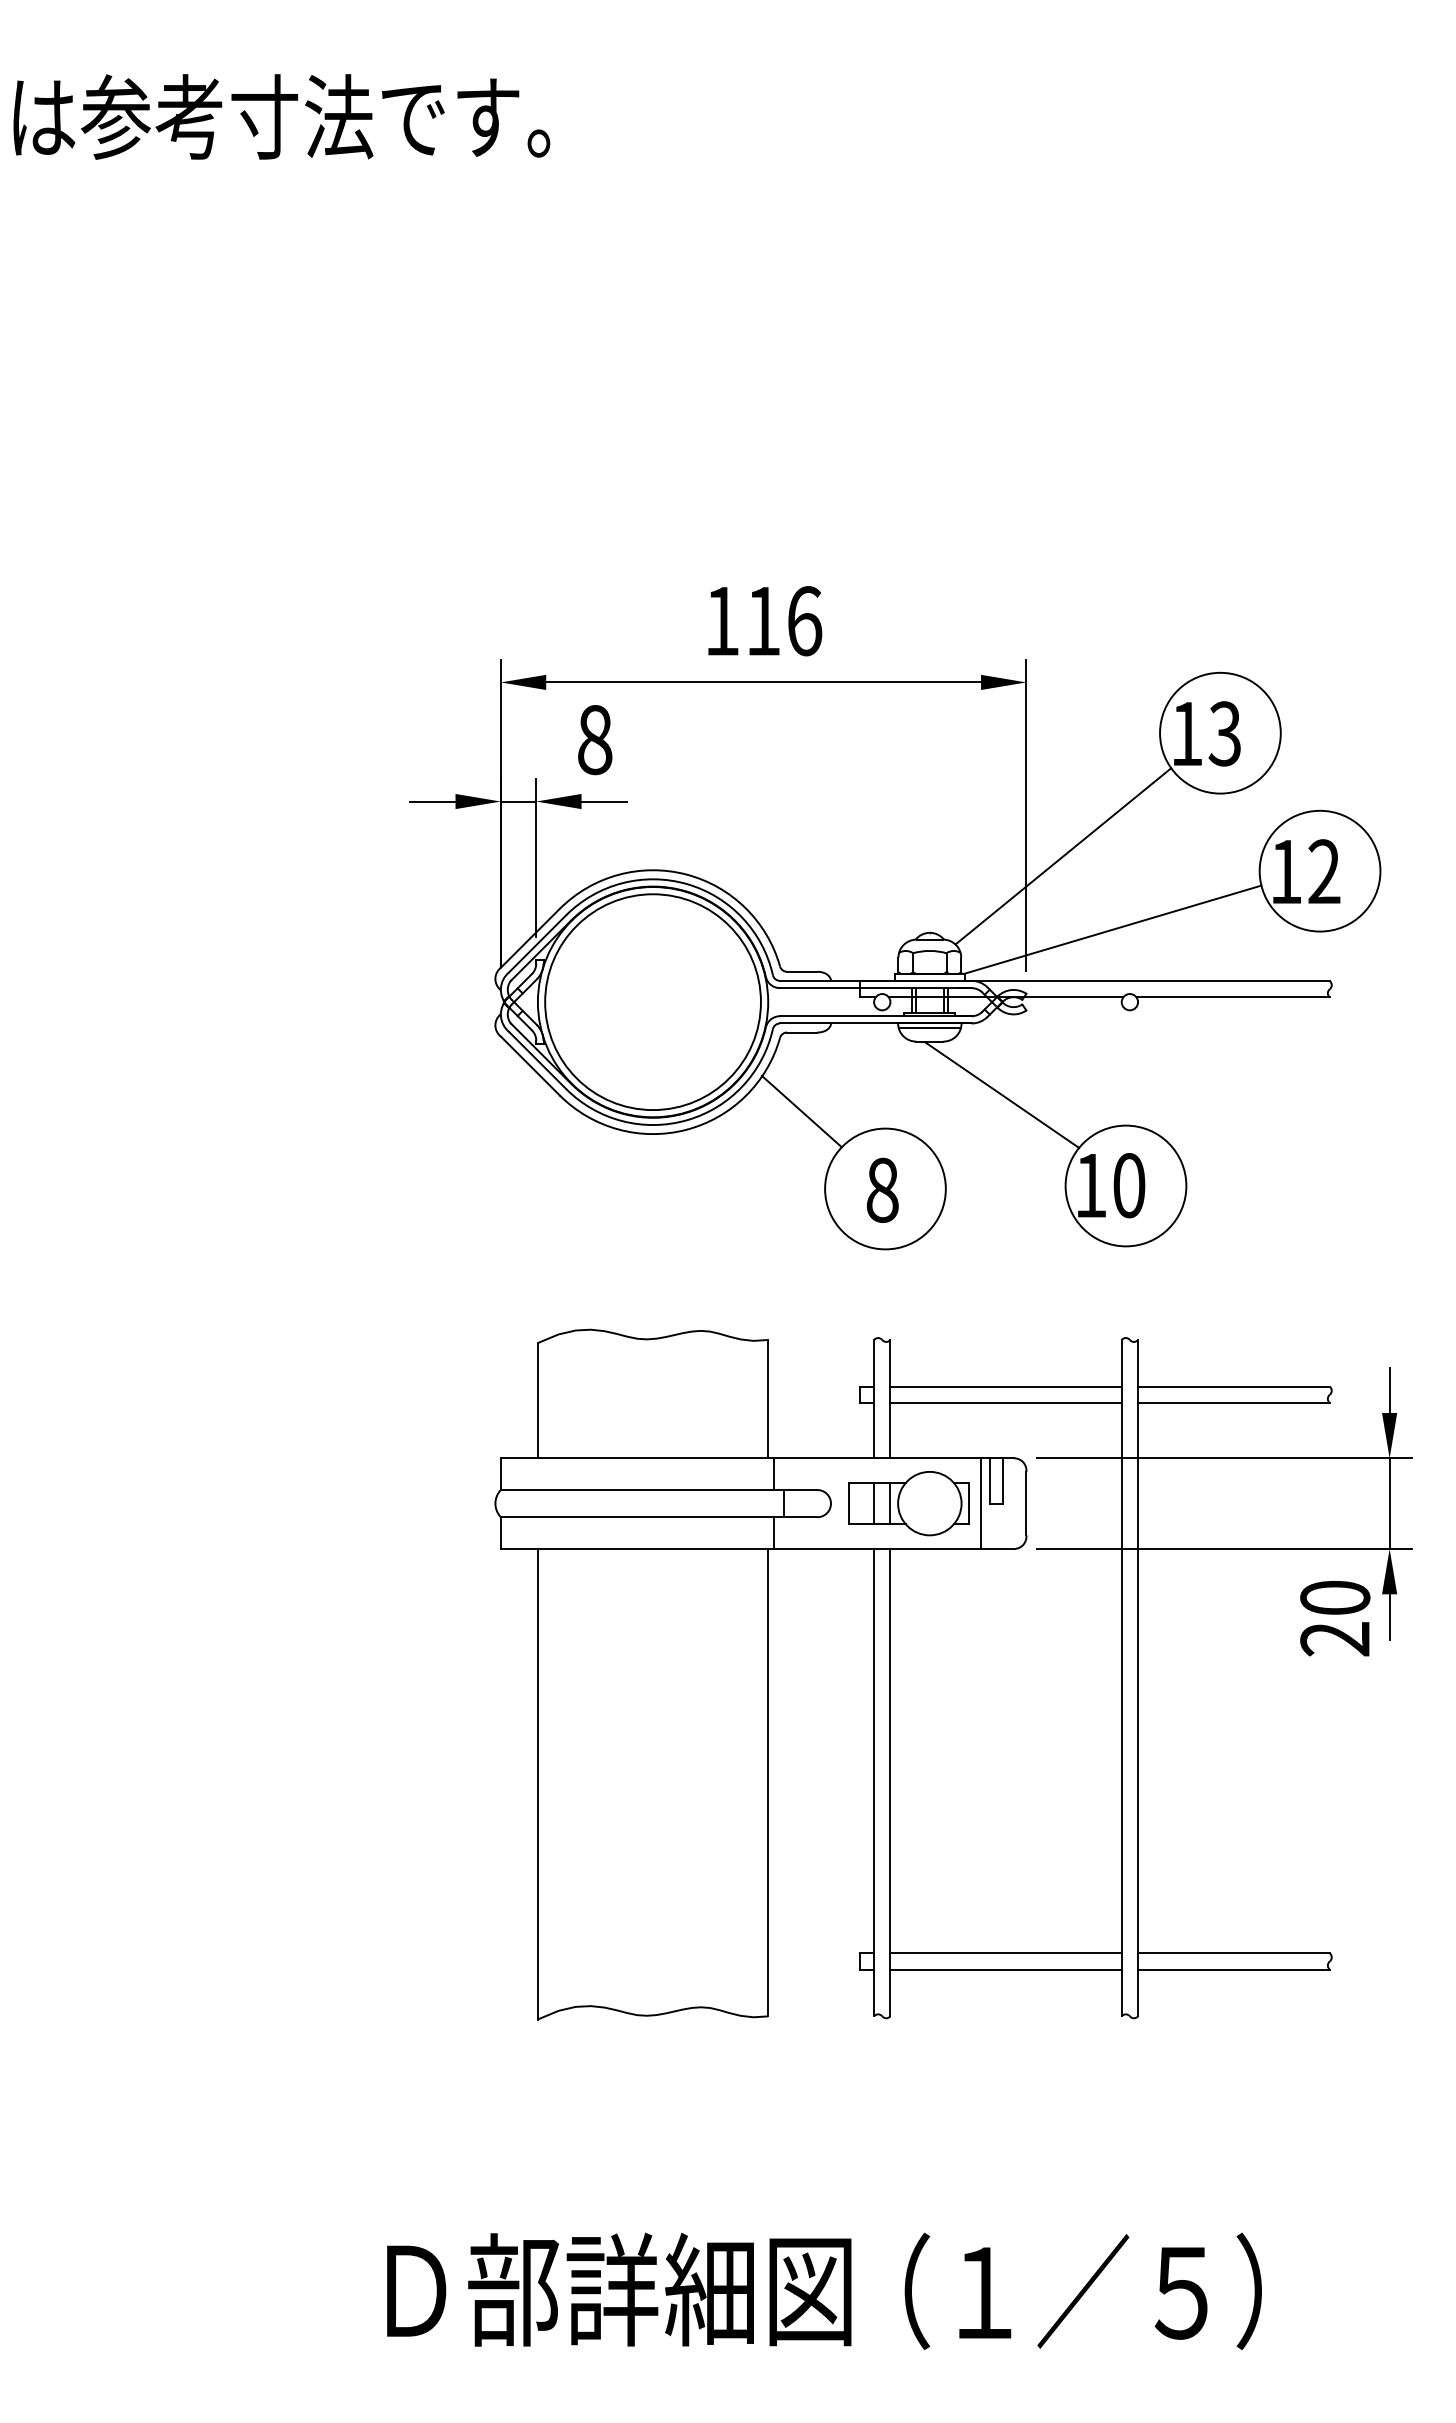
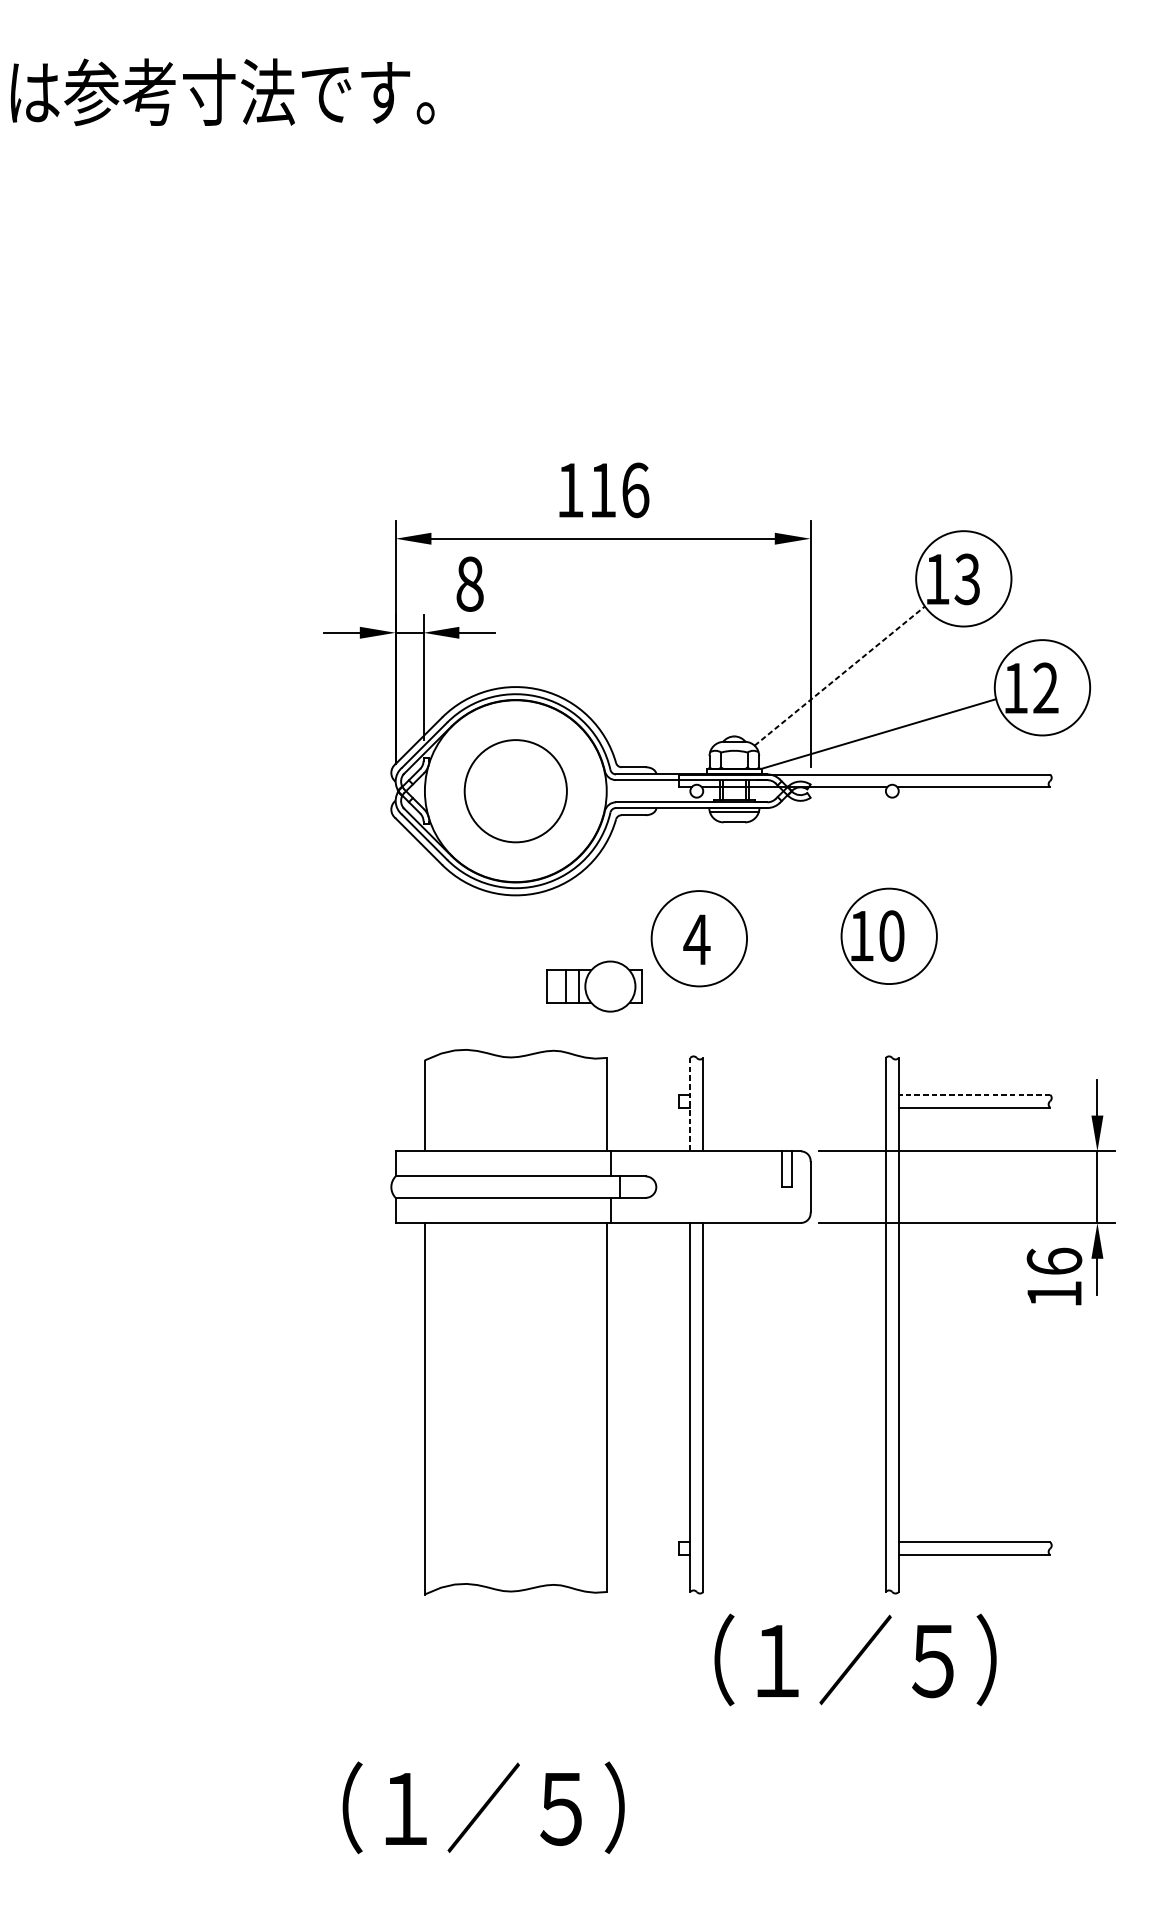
line: (1063, 856) -> (839, 676), solid -> dashed
circle: (652, 1002) -> (515, 791), size x0.6
line: (1002, 1094) -> (791, 864), removed
line: (801, 1111) -> (633, 877), removed
text: (882, 1189) -> (696, 939), 8 -> 4
line: (1005, 1386) -> (794, 1094), removed
line: (1233, 1386) -> (974, 1094), solid -> dashed
line: (874, 1399) -> (690, 1104), solid -> dashed
line: (1005, 1402) -> (794, 1107), removed
part: (908, 1503) -> (593, 986), moved
line: (981, 1503) -> (775, 1187), removed
text: (1335, 1618) -> (1054, 1277), 20 -> 16
line: (1005, 1953) -> (794, 1542), removed
line: (1005, 1969) -> (794, 1555), removed
text: (619, 2289) -> (489, 1807), Ｄ部詳細図 -> （１／５）
text: (1082, 2290) -> (854, 1659), moved

